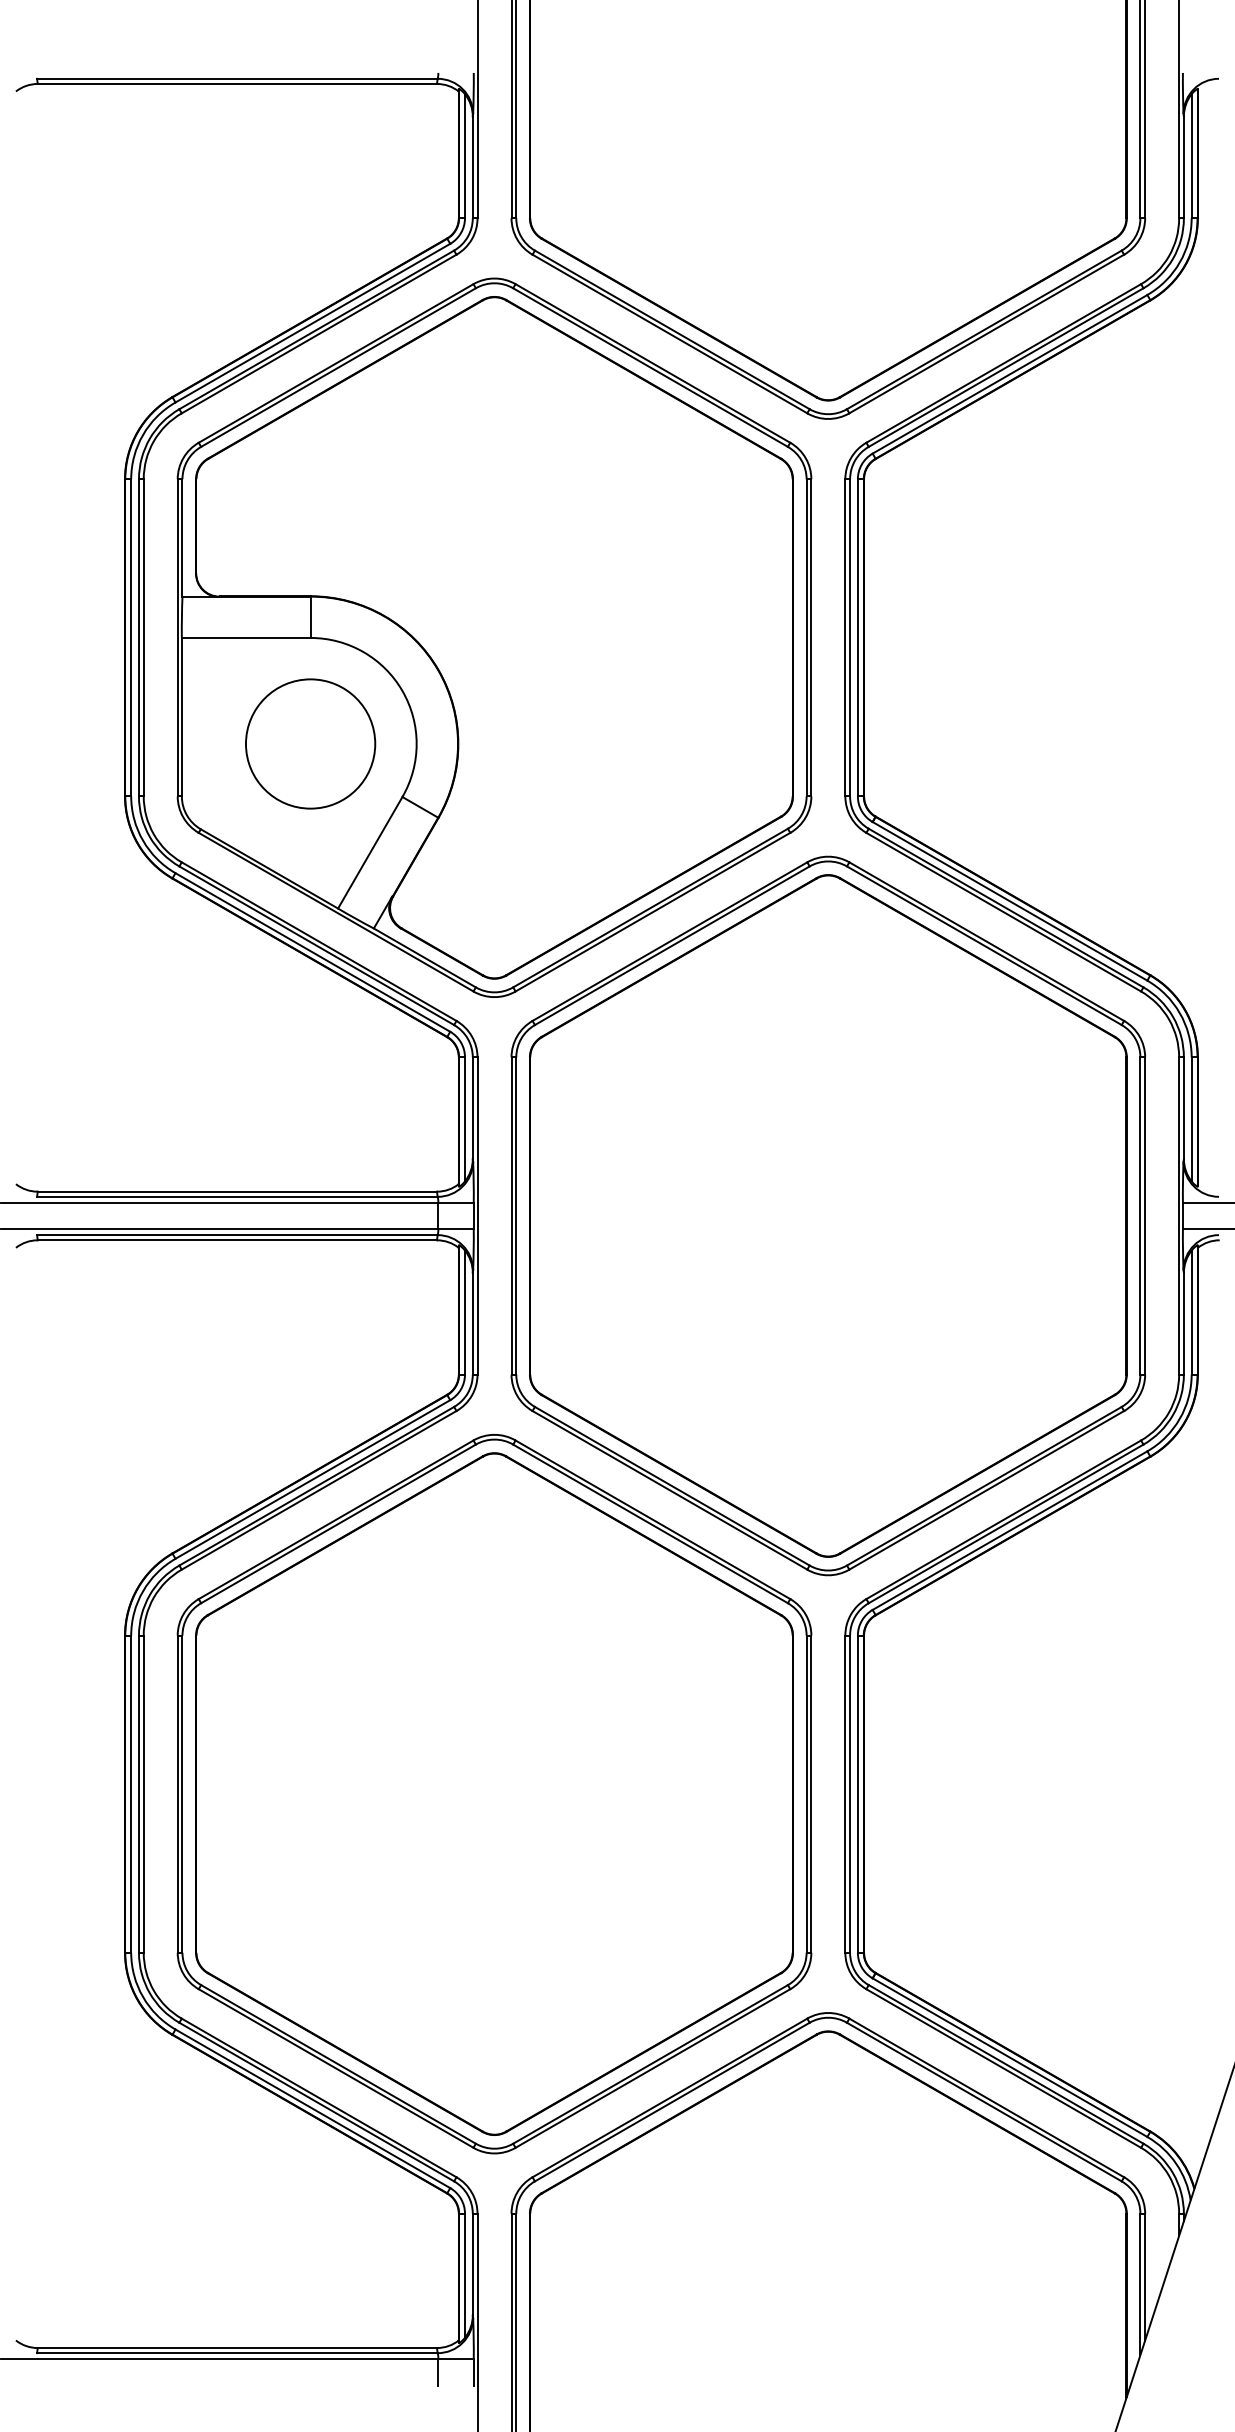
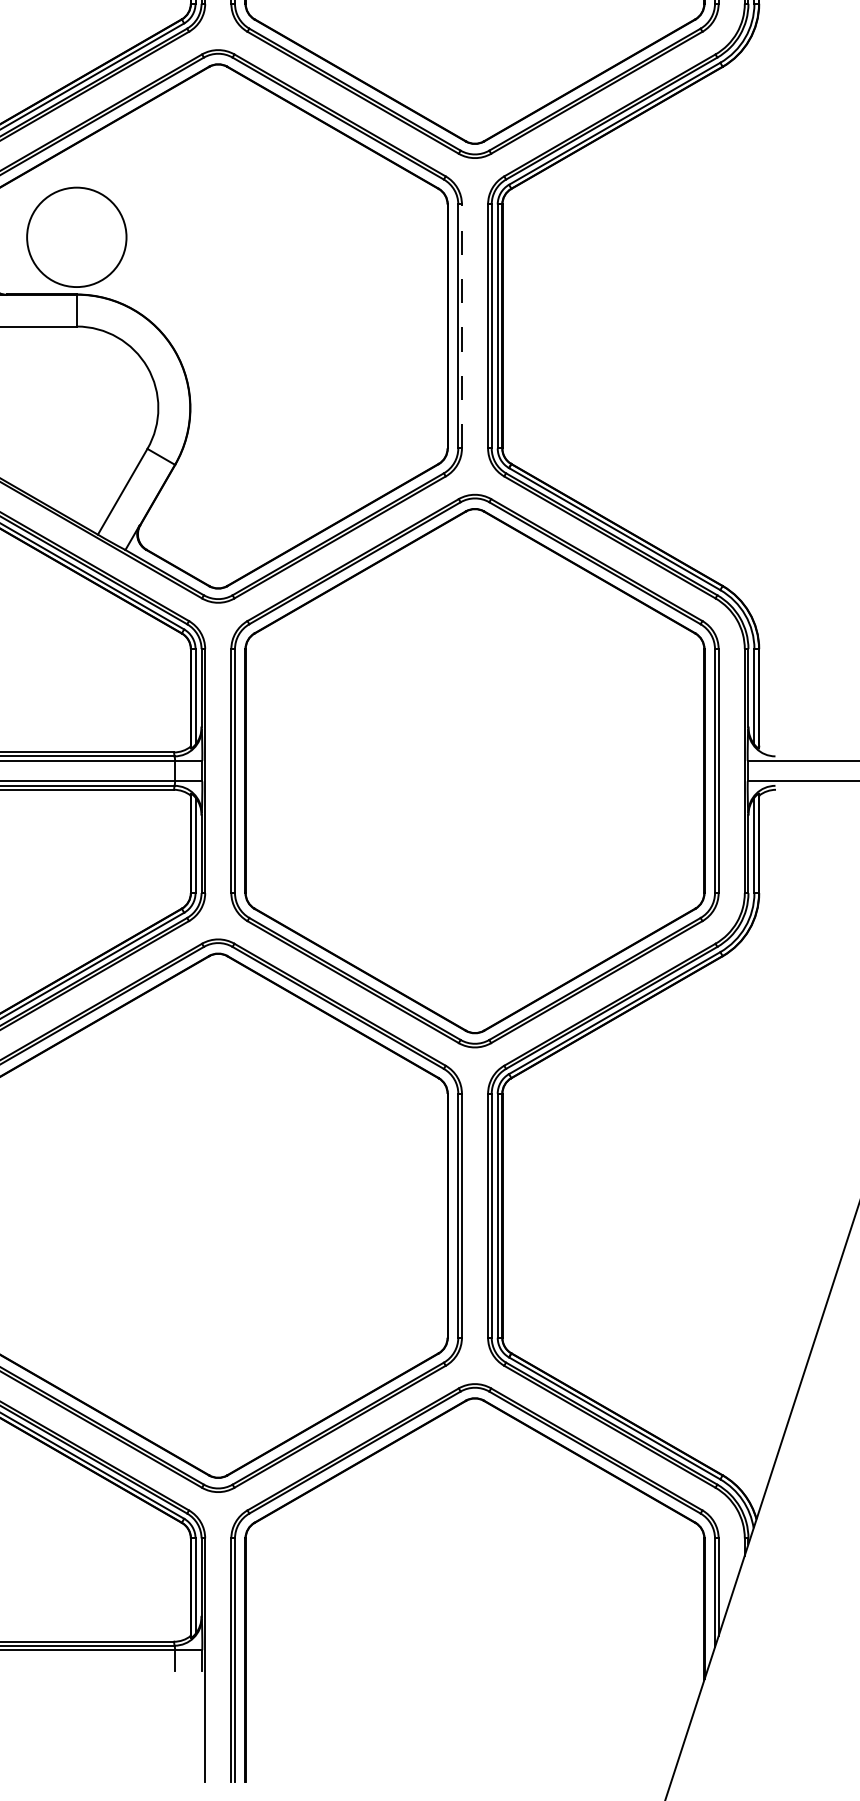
line: (811, 637) -> (462, 326), solid -> dashed
circle: (310, 743) -> (76, 236), moved

